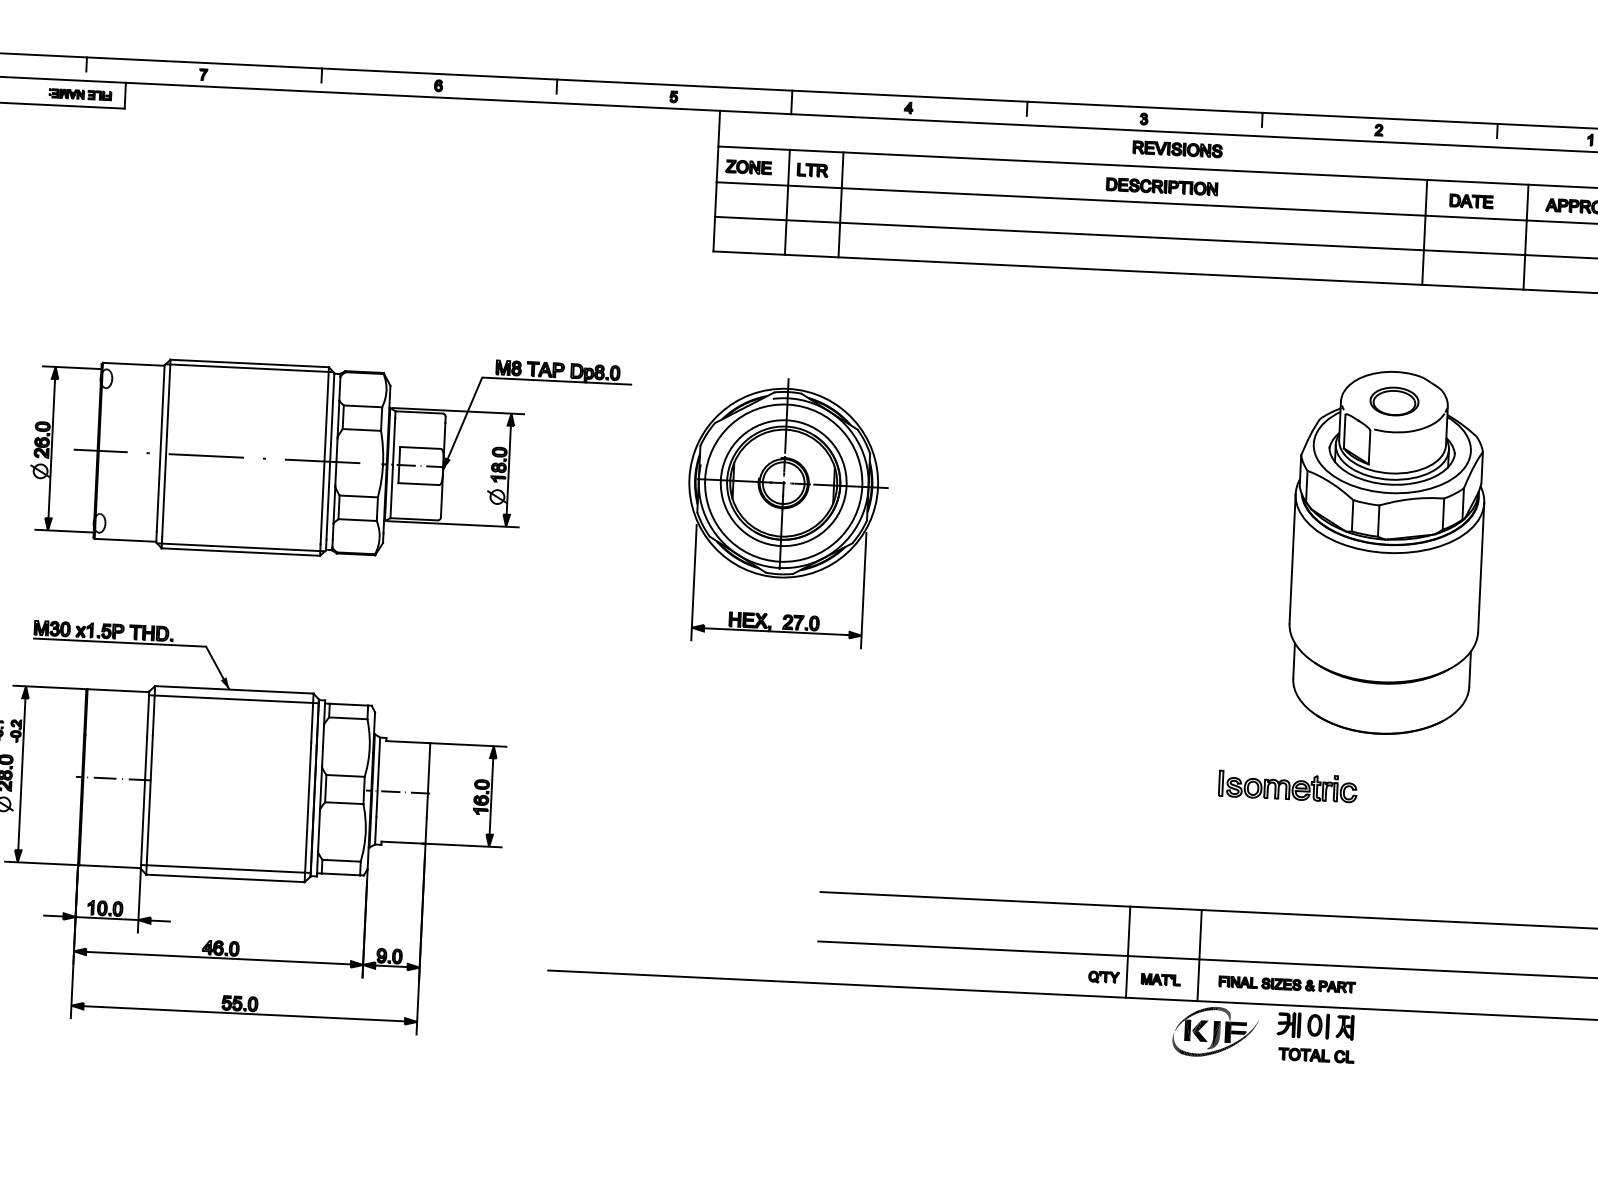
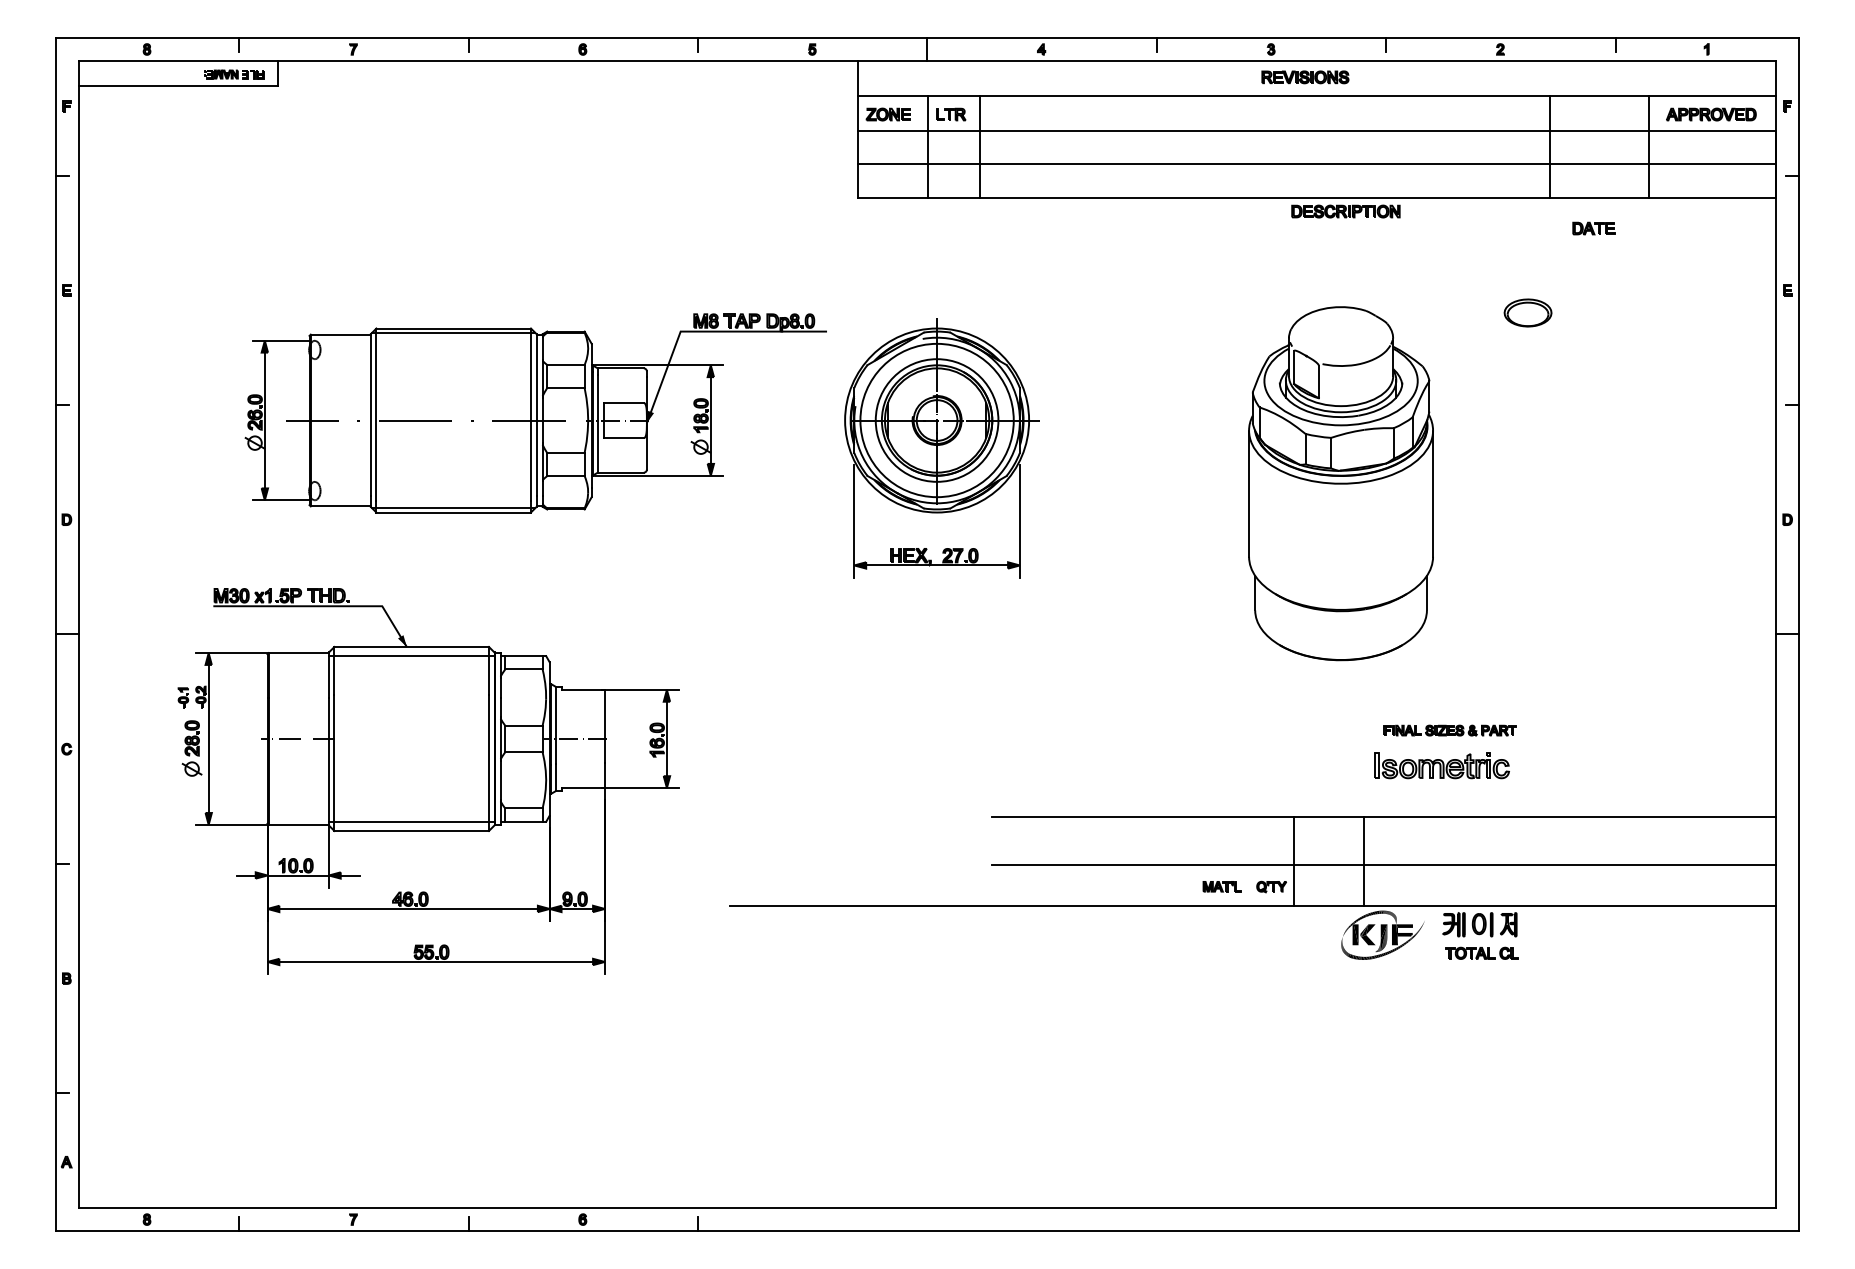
part: (1161, 186) -> (1345, 211), moved
part: (1471, 201) -> (1593, 228), moved
part: (329, 454) -> (535, 413), moved
part: (1386, 552) -> (1340, 483), moved
part: (1287, 786) -> (1441, 765), moved
part: (1160, 979) -> (1221, 886), moved
part: (1286, 984) -> (1449, 730), moved

